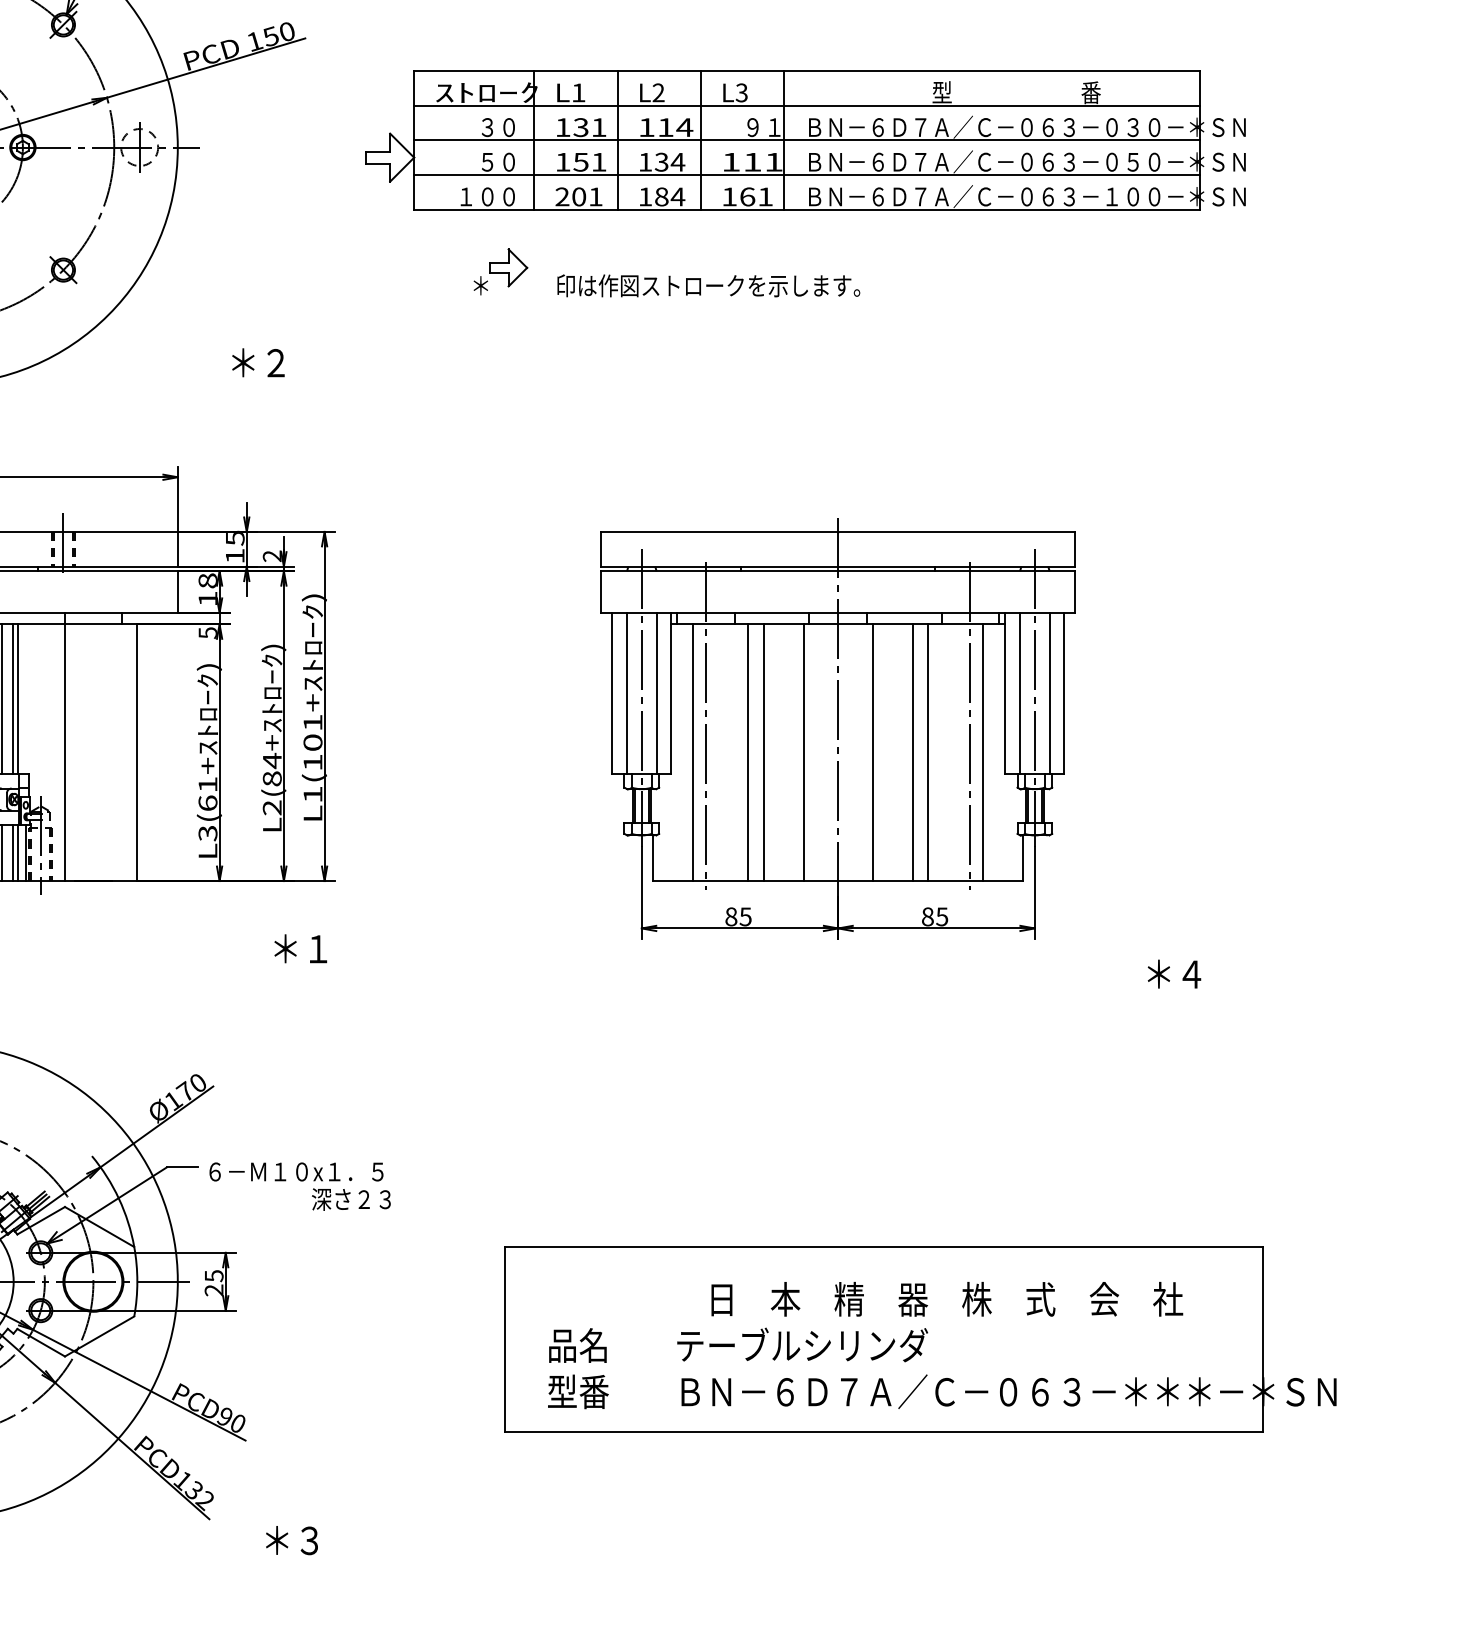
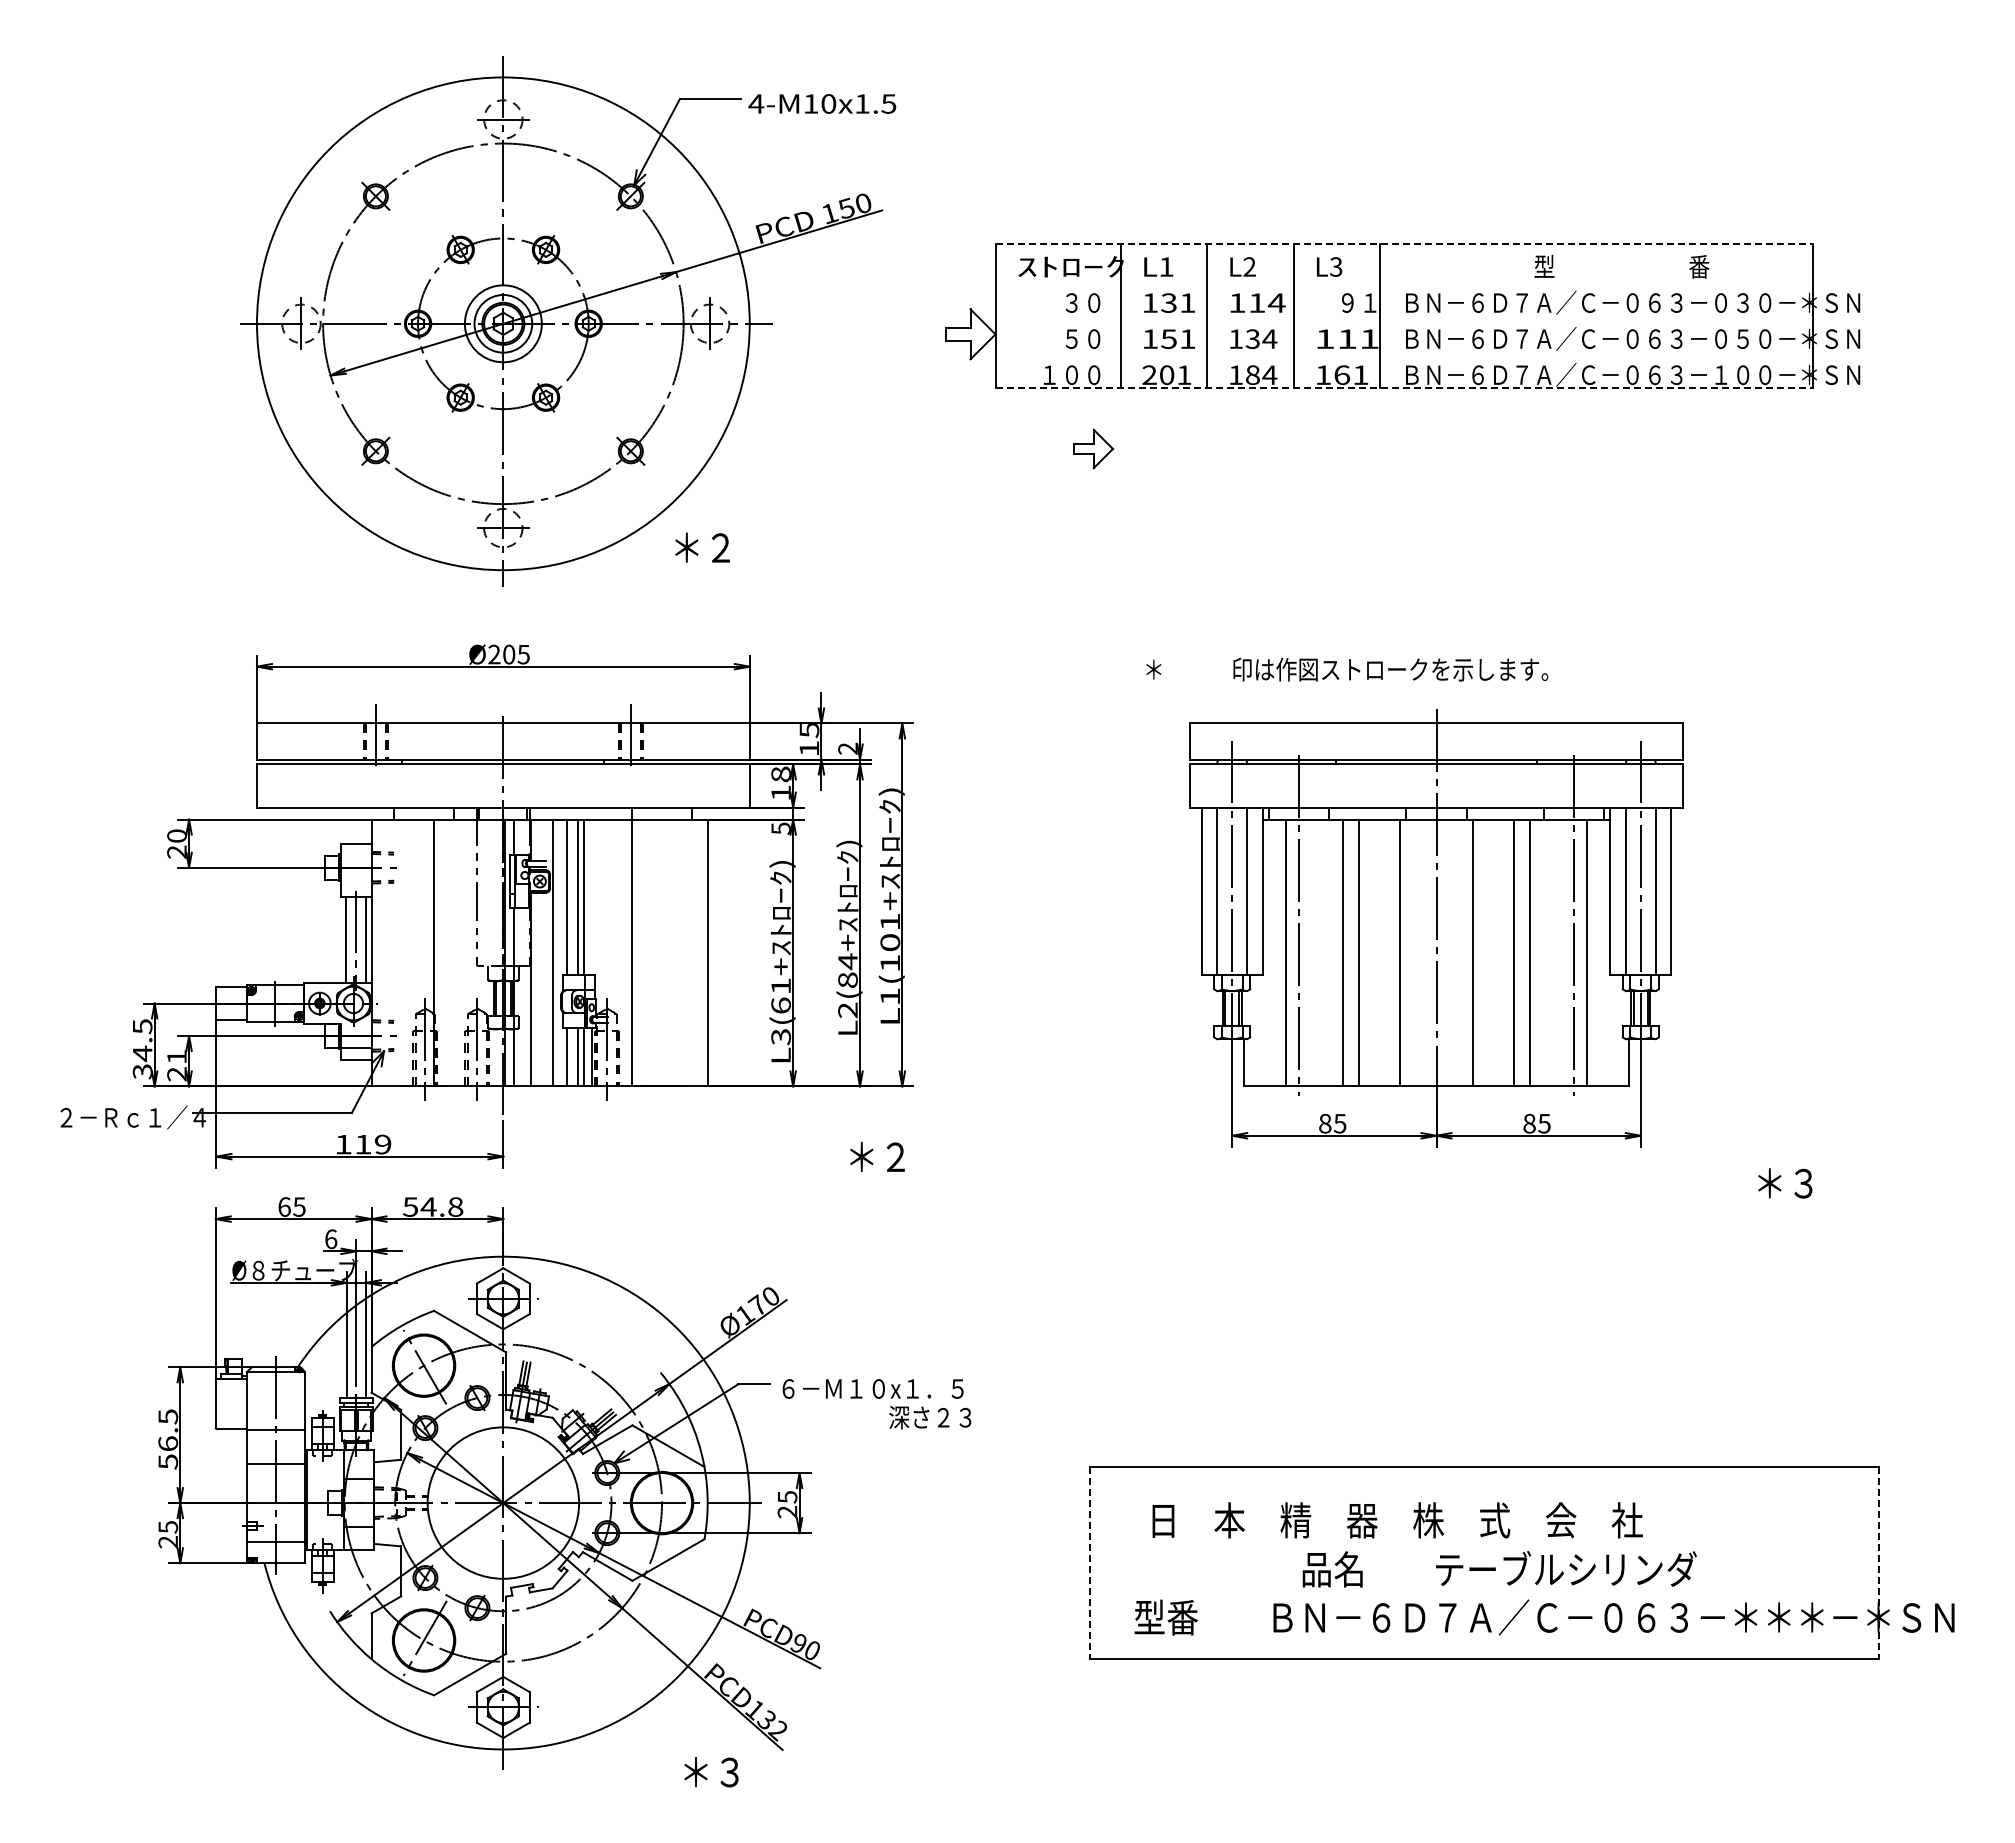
line: (807, 71) -> (1404, 244), solid -> dashed
line: (806, 105) -> (1403, 280), removed
line: (806, 140) -> (1403, 316), removed
line: (806, 175) -> (1403, 352), removed
line: (807, 209) -> (1404, 388), solid -> dashed
text: (667, 285) -> (1347, 669), moved
text: (258, 362) -> (702, 547), moved
text: (318, 948) -> (895, 1156), ＊１ -> ＊２
text: (1191, 974) -> (1803, 1183), ＊４ -> ＊３
text: (947, 1299) -> (1397, 1520), moved
line: (505, 1339) -> (1090, 1563), solid -> dashed
line: (1263, 1339) -> (1878, 1563), solid -> dashed
text: (738, 1344) -> (1499, 1568), moved
text: (292, 1540) -> (711, 1772), moved

